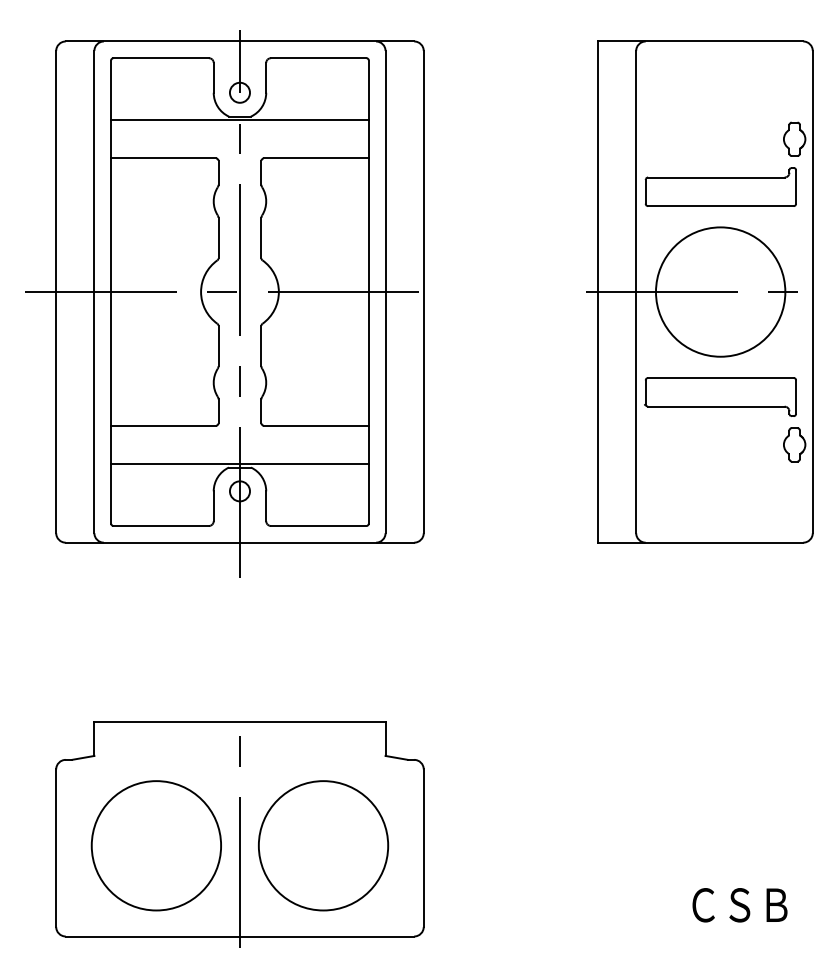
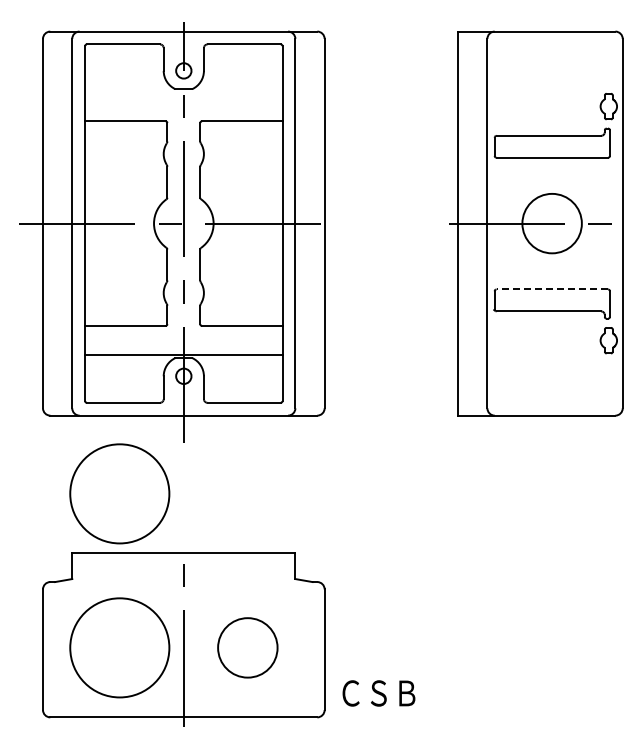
line: (239, 119) -> (183, 91), removed
circle: (719, 291) -> (551, 223), size x0.6
line: (721, 378) -> (552, 289), solid -> dashed
circle: (156, 644) -> (119, 493), added
circle: (323, 845) -> (247, 647), size x0.6
text: (739, 905) -> (378, 693), moved

